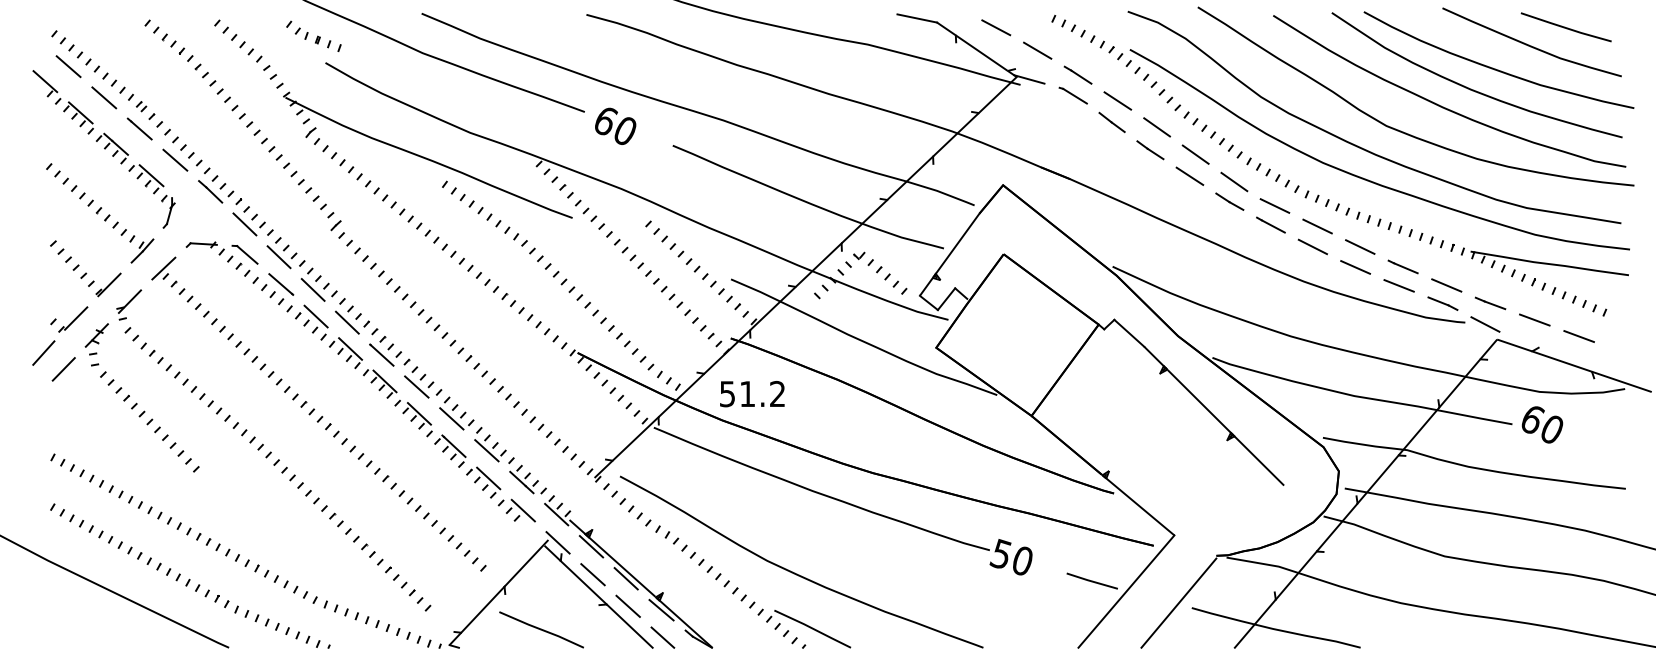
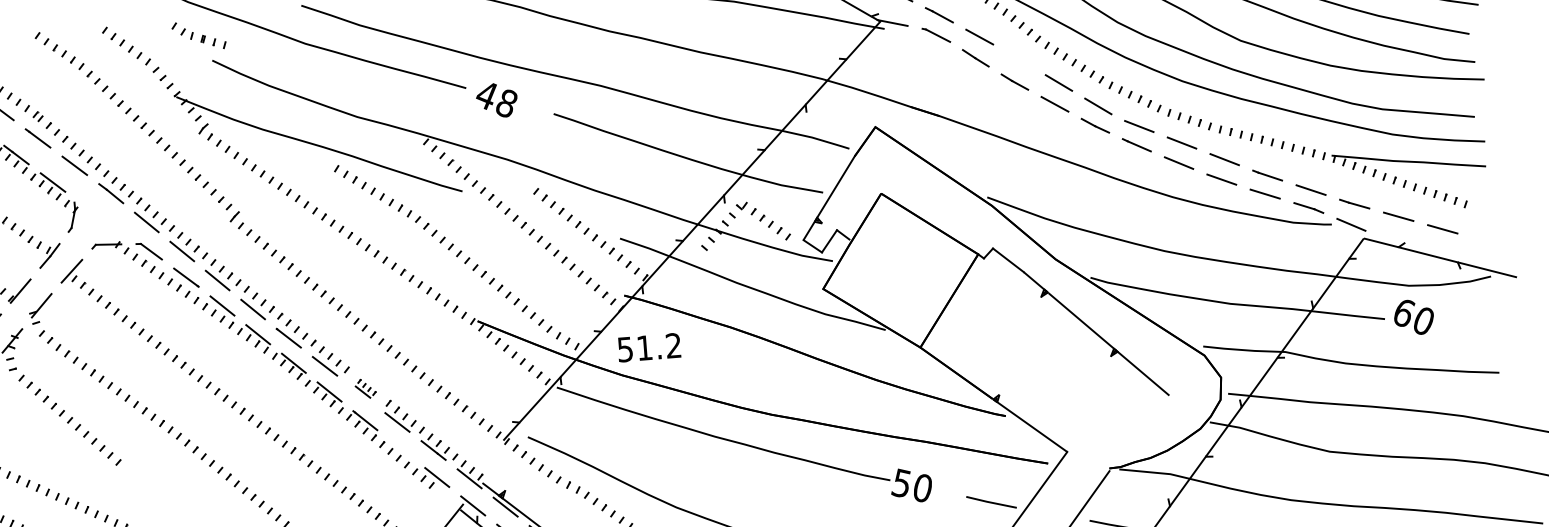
text: (615, 126) -> (496, 99), 60 -> 48
line: (1156, 127) -> (1019, 59), removed
part: (456, 413) -> (365, 388), size x0.6
line: (488, 478) -> (401, 449), removed

